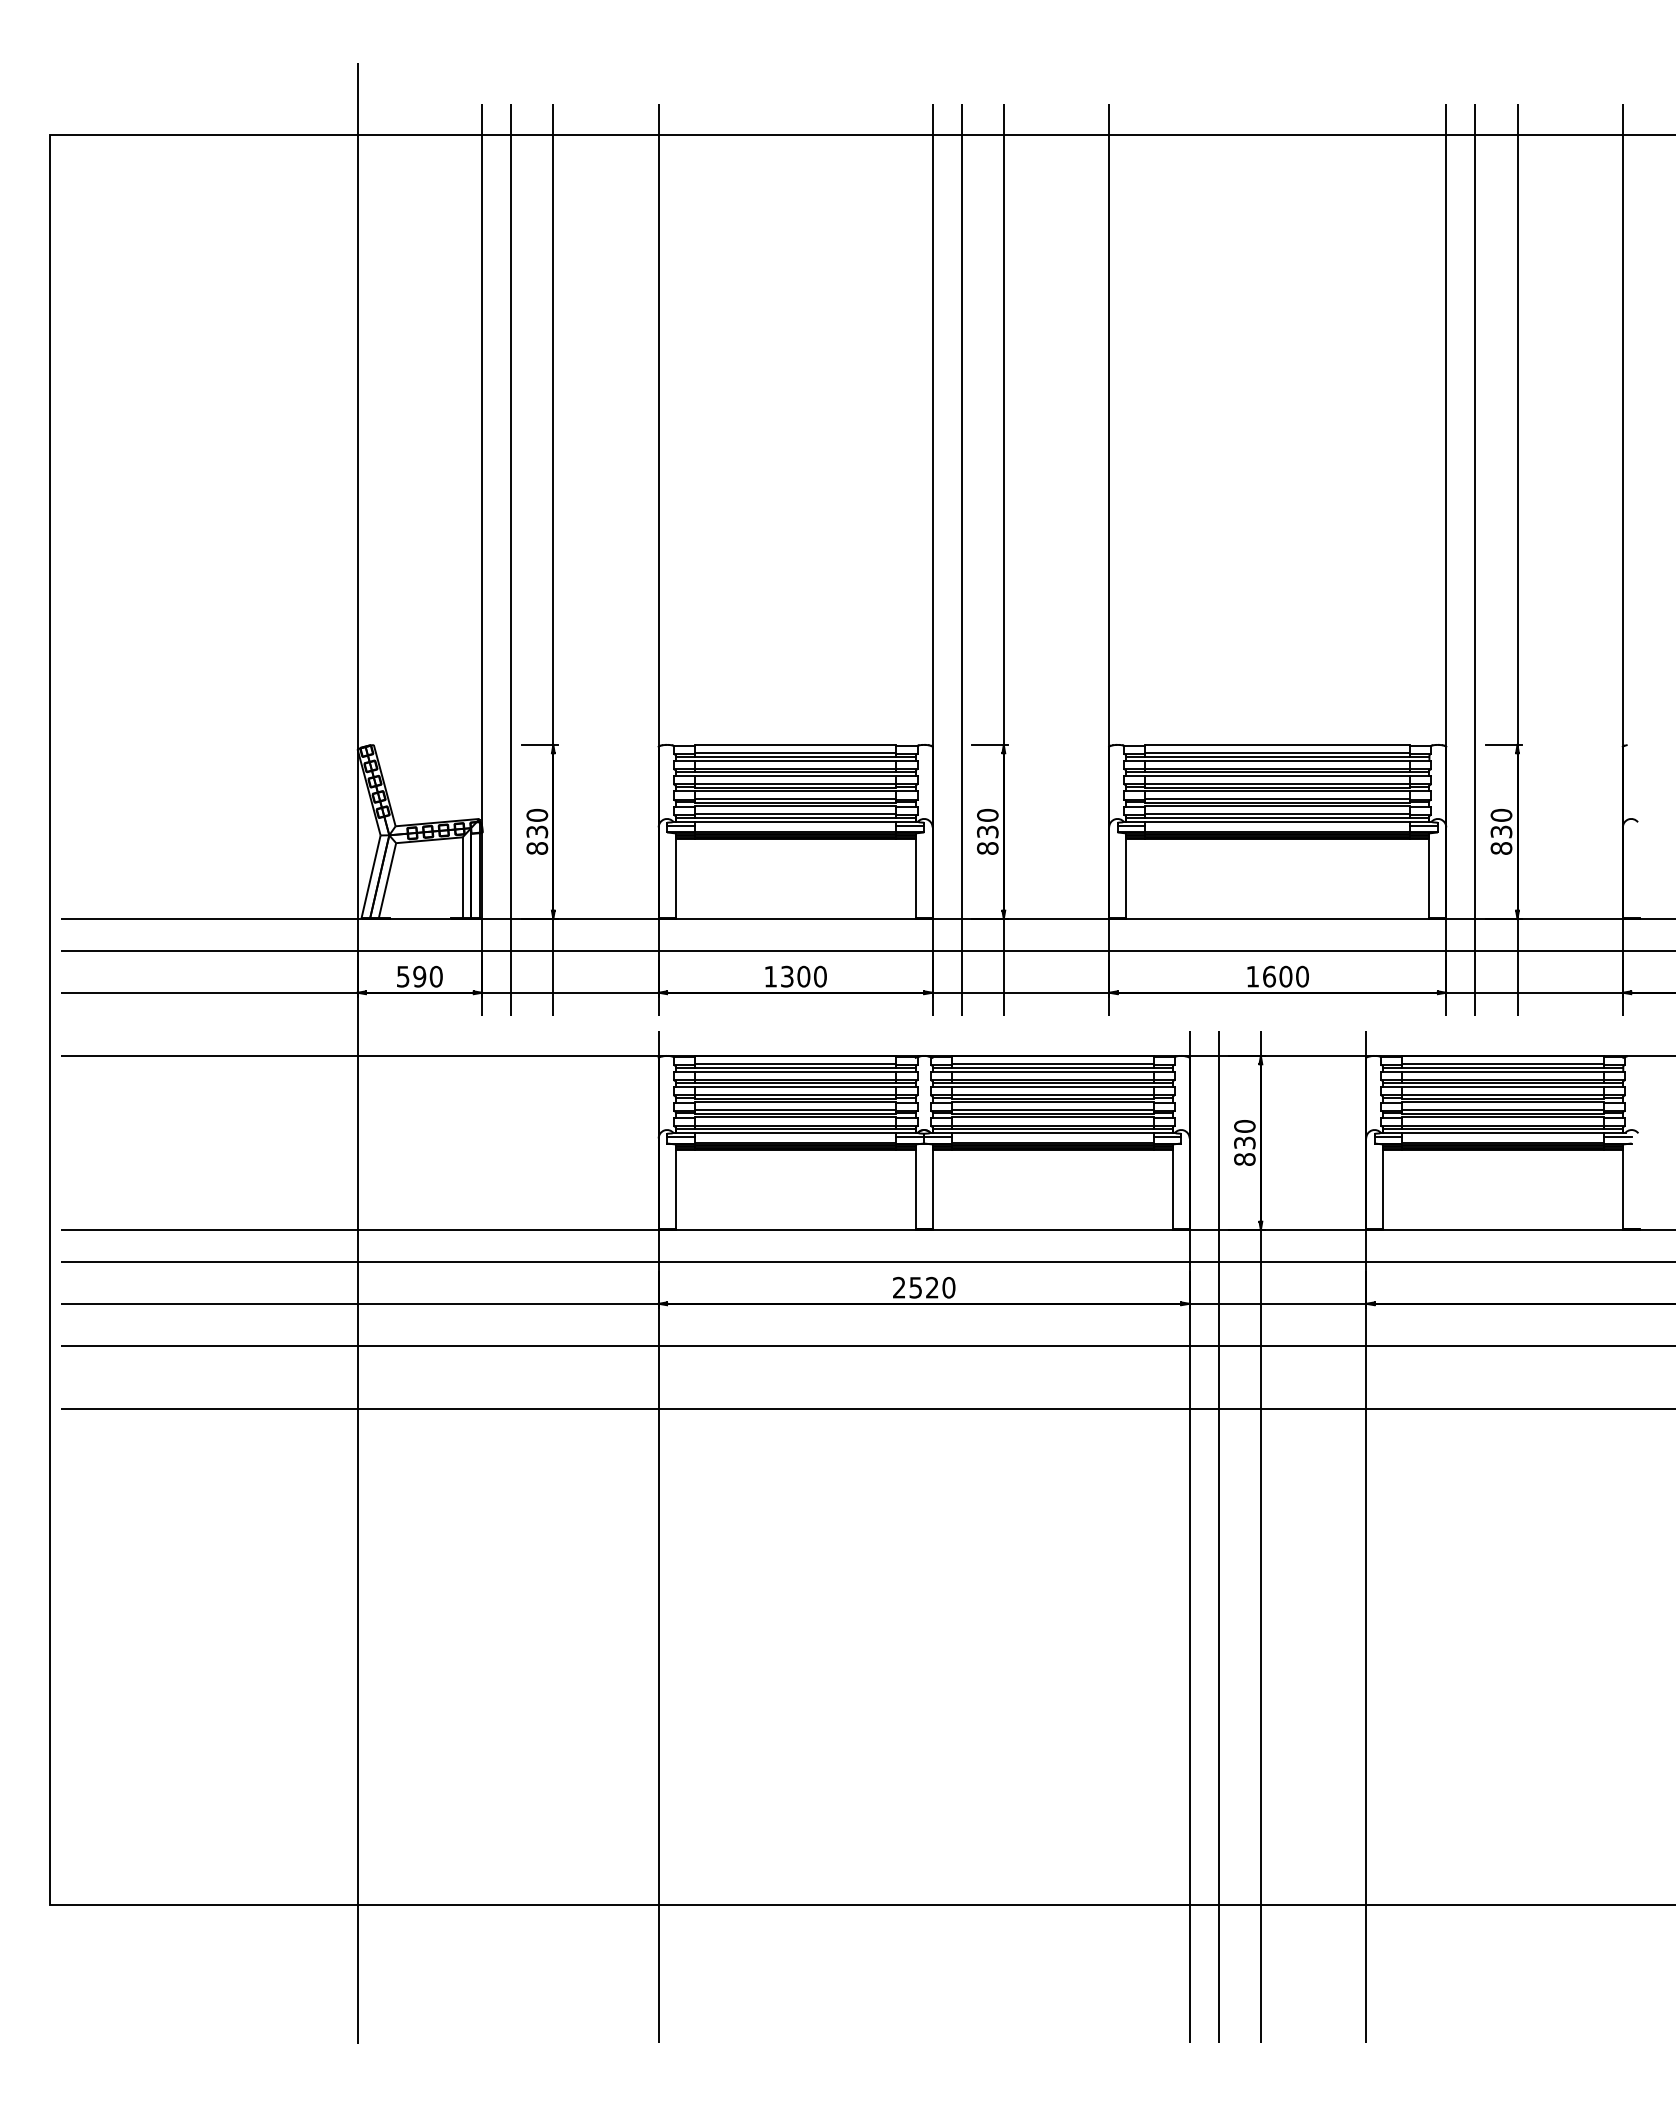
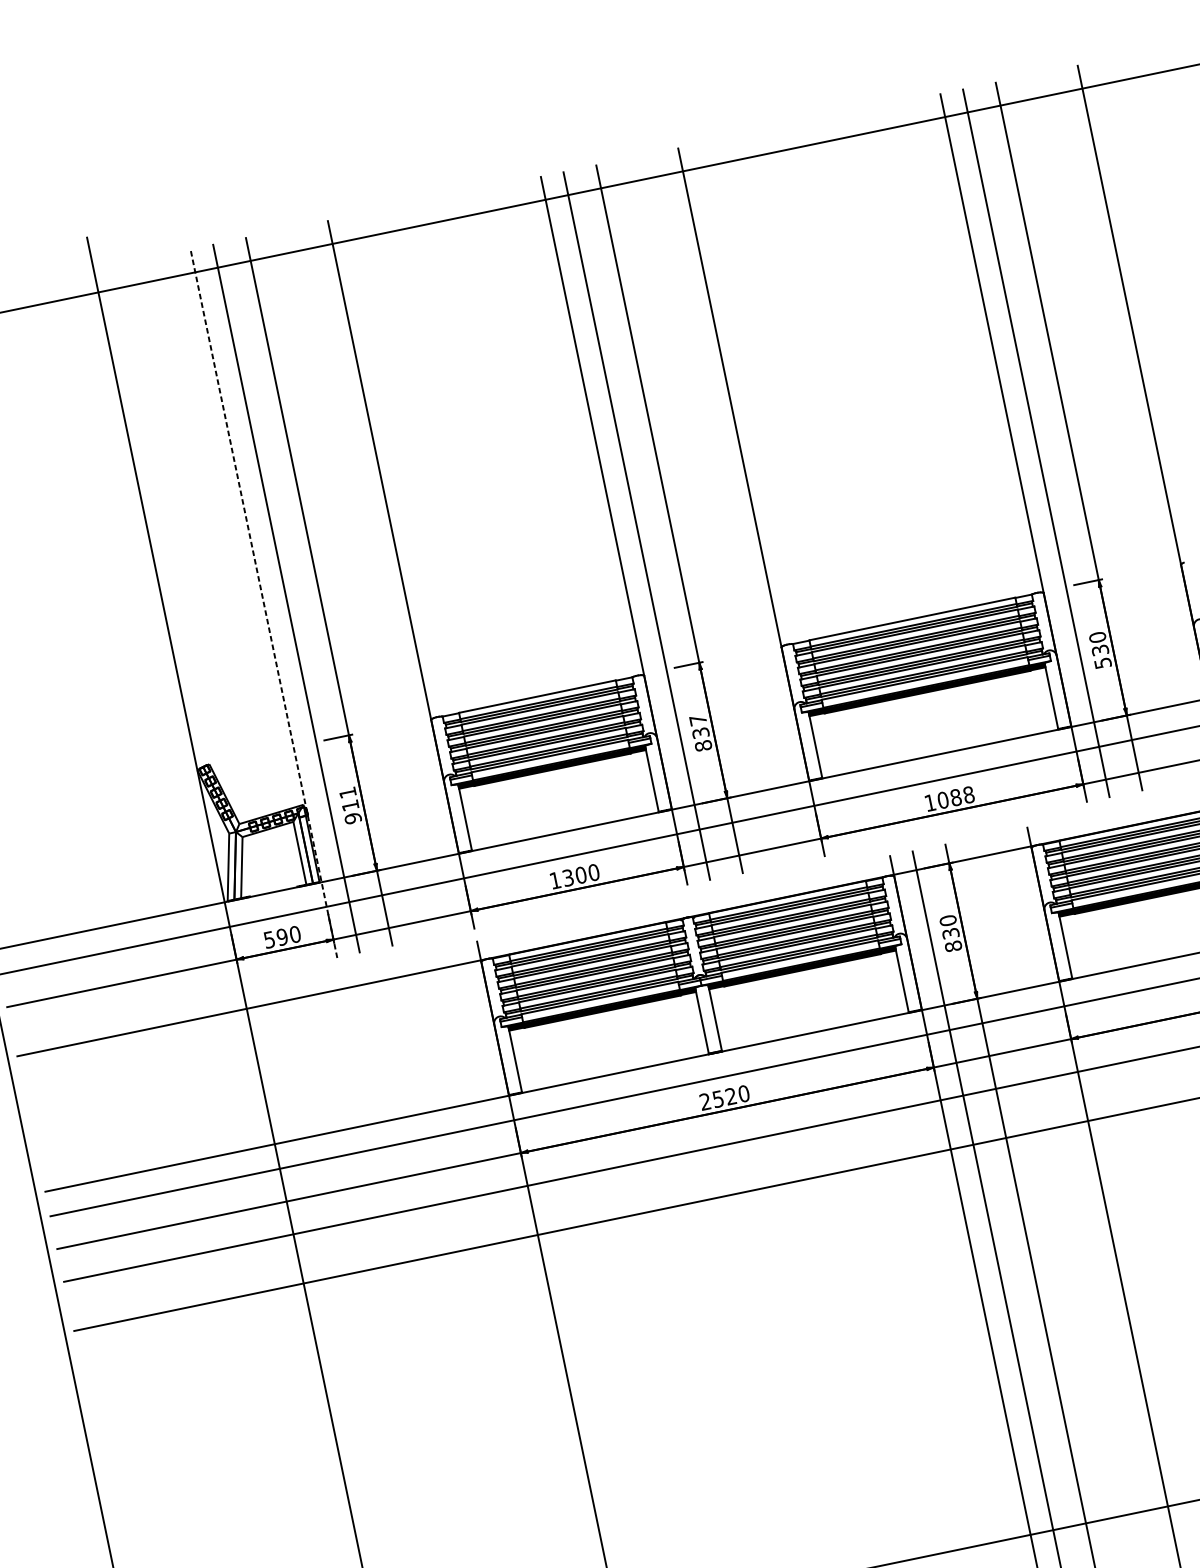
line: (482, 559) -> (264, 602), solid -> dashed
text: (987, 814) -> (697, 719), 830 -> 837
text: (537, 831) -> (350, 805), 830 -> 911
text: (1501, 848) -> (1103, 663), 830 -> 530
text: (1285, 976) -> (955, 797), 1600 -> 1088

